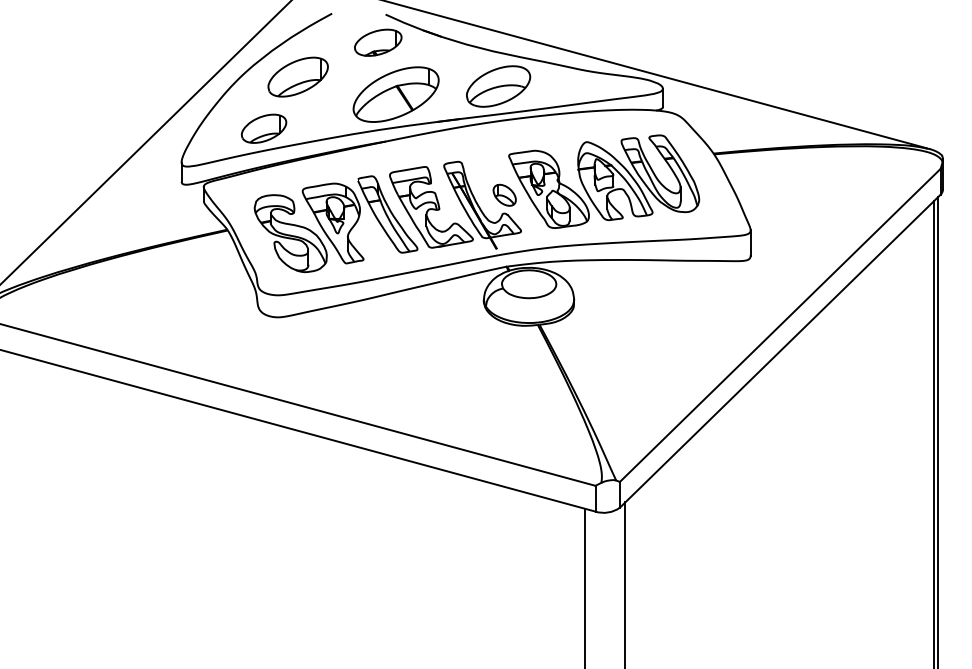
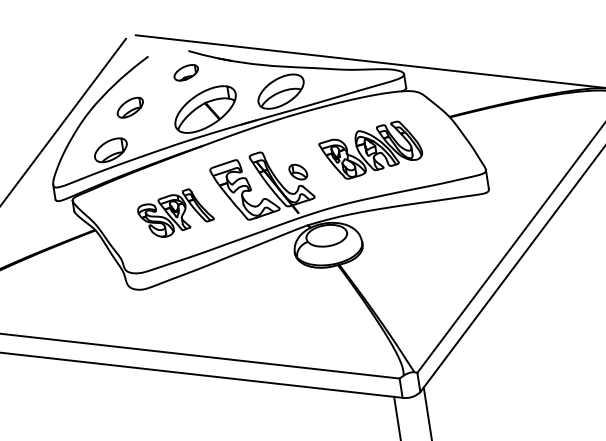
part: (378, 42) -> (186, 72), size x0.7
part: (297, 76) -> (129, 107), size x0.6
part: (604, 181) -> (371, 150), size x0.7
part: (335, 224) -> (175, 213), size x0.6

